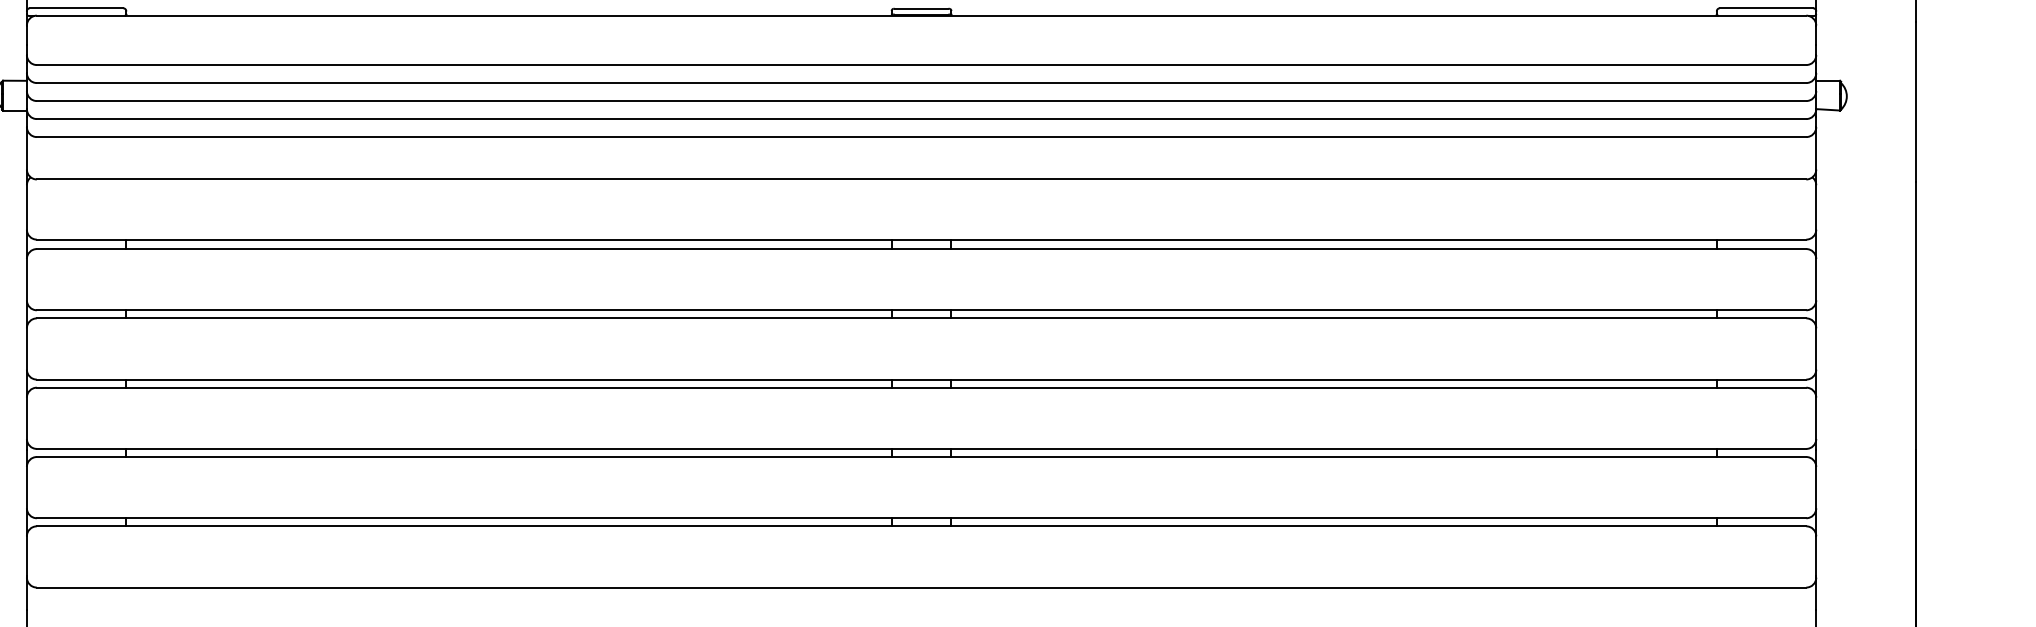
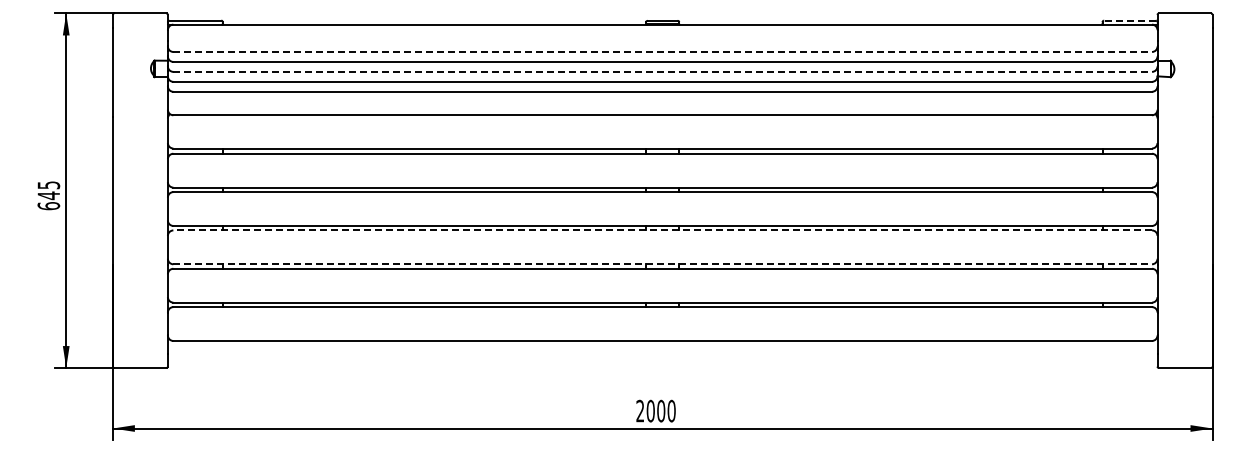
line: (1767, 8) -> (1130, 20), solid -> dashed
line: (923, 64) -> (663, 51), solid -> dashed
line: (923, 100) -> (663, 71), solid -> dashed
line: (921, 387) -> (662, 230), solid -> dashed
line: (923, 449) -> (663, 264), solid -> dashed

